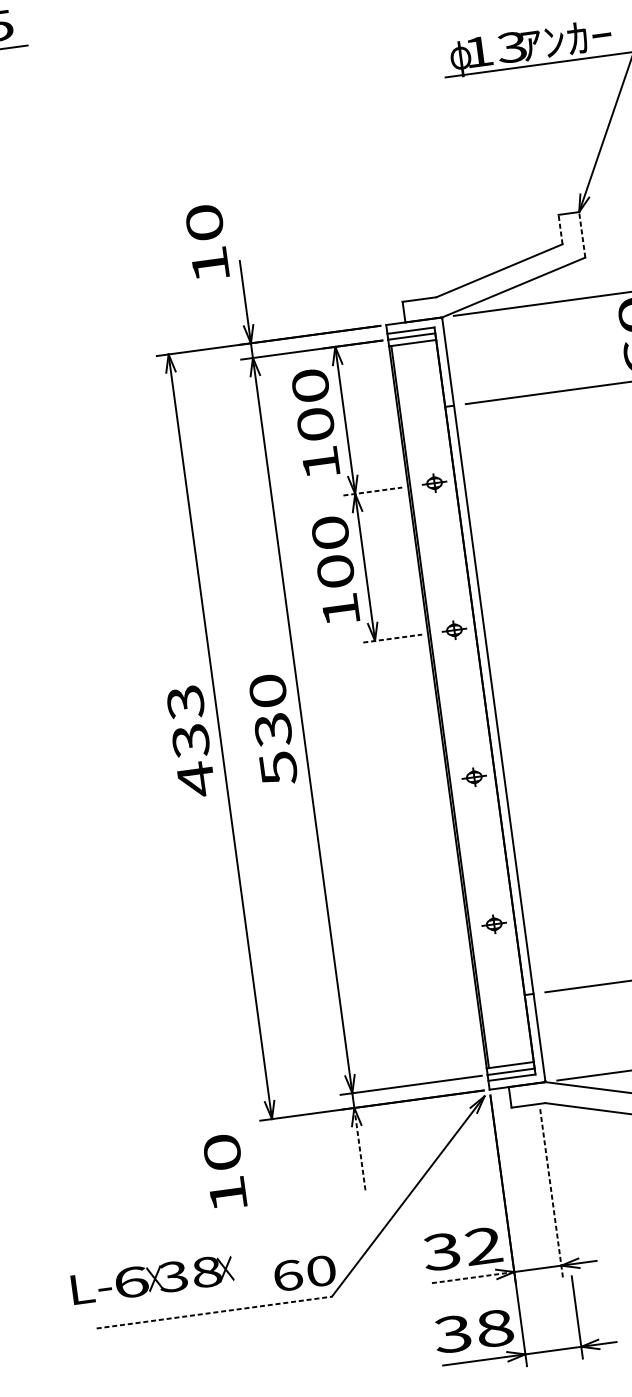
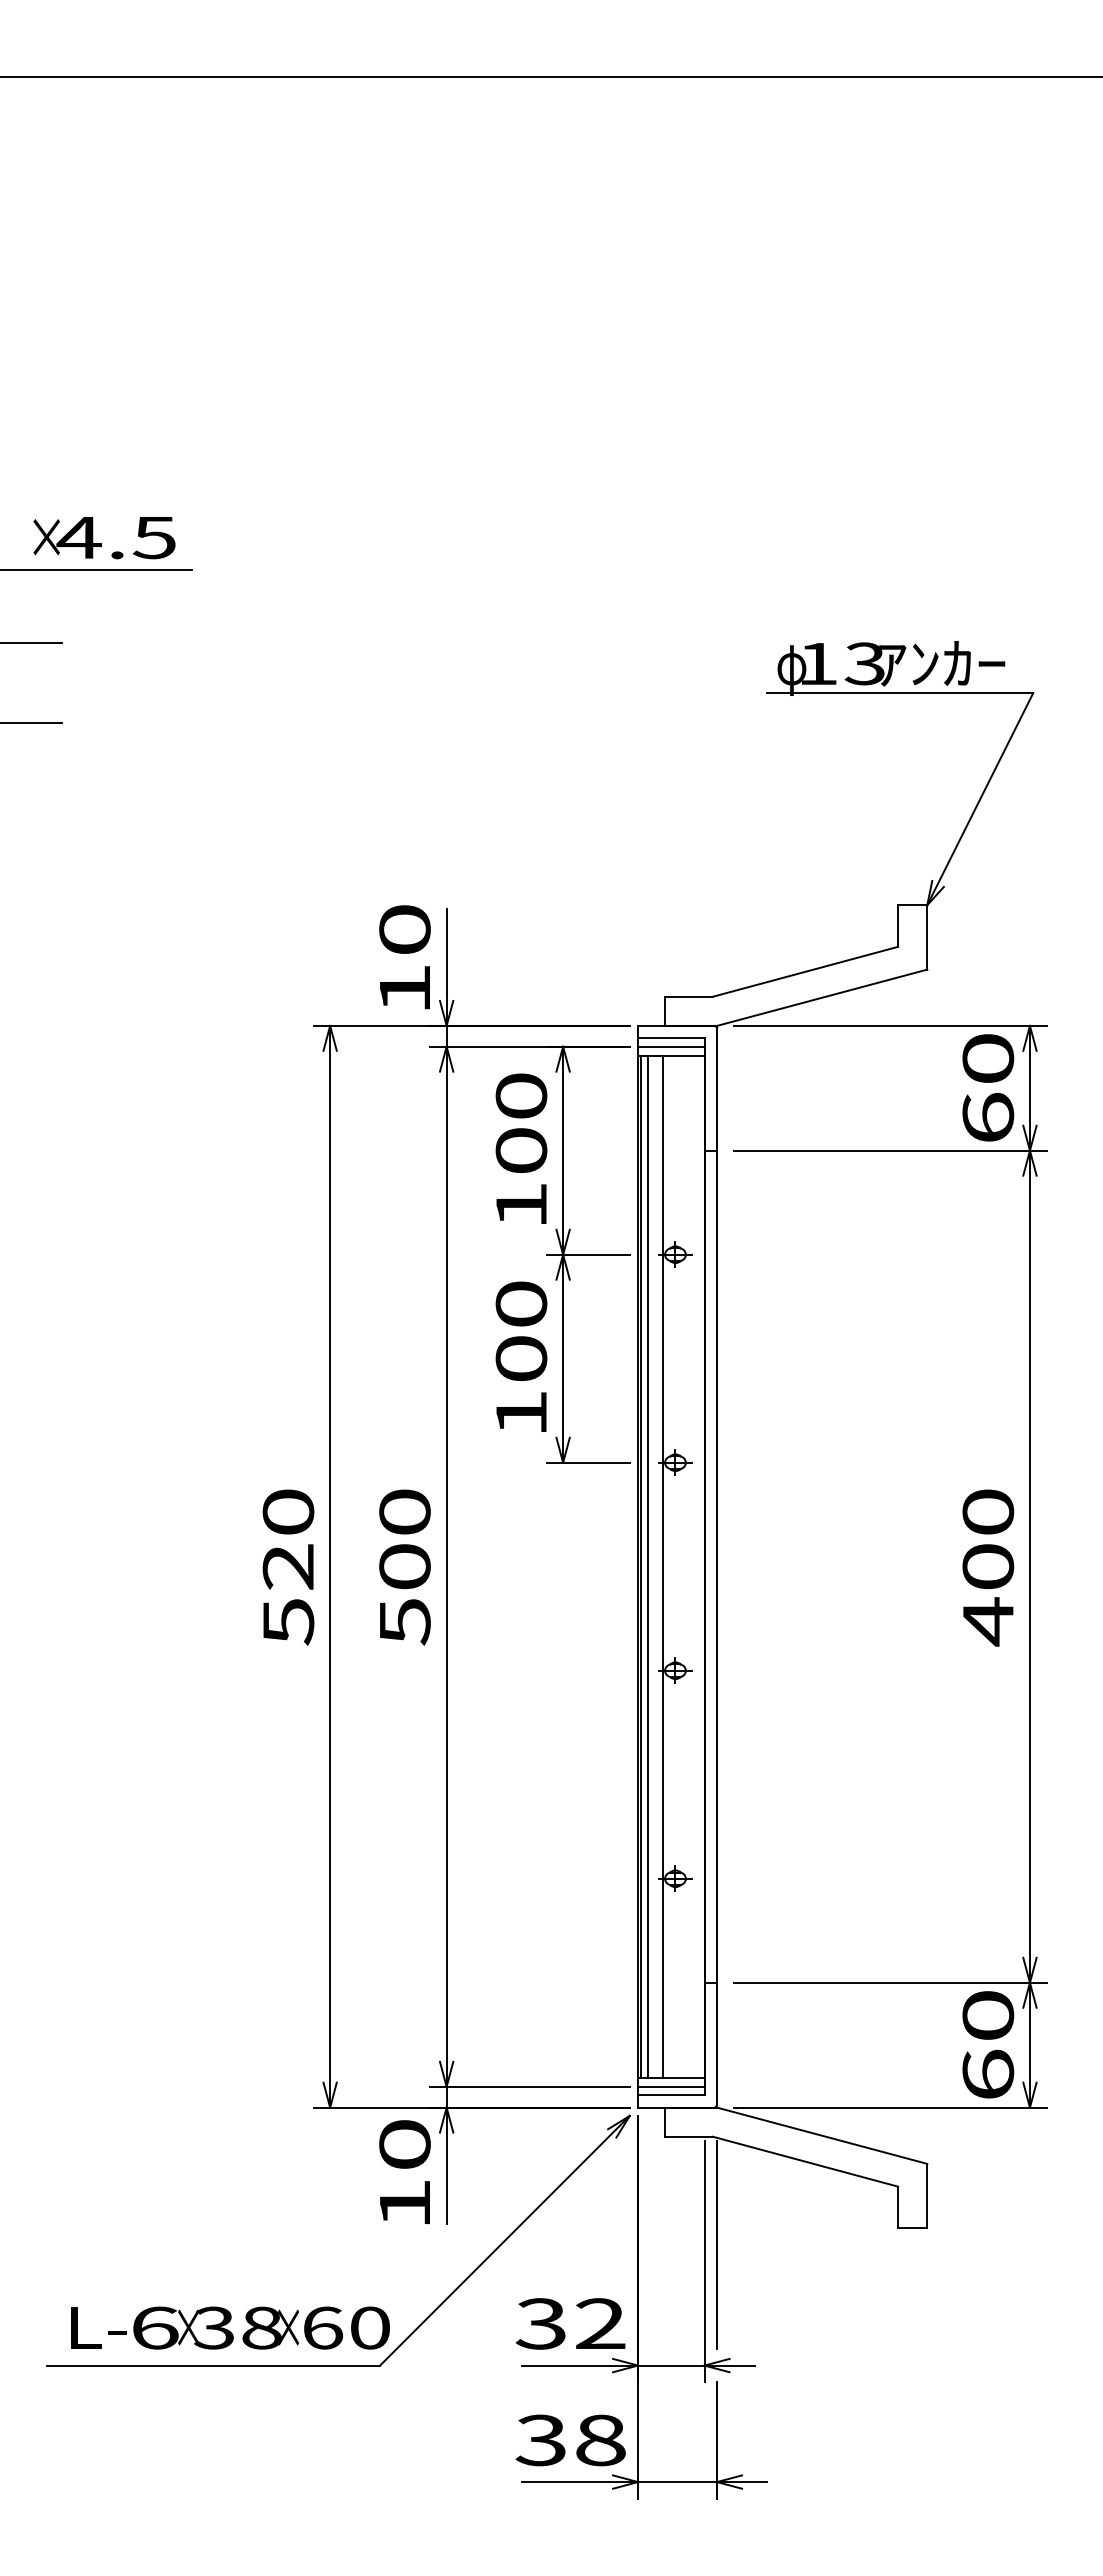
line: (560, 229) -> (898, 926), dashed -> solid
line: (582, 234) -> (927, 936), dashed -> solid
text: (206, 242) -> (404, 957), moved
line: (373, 491) -> (588, 1254), dashed -> solid
line: (392, 638) -> (588, 1462), dashed -> solid
line: (455, 704) -> (663, 1566), added
line: (444, 706) -> (647, 1566), added
text: (272, 730) -> (404, 1567), 530 -> 500
text: (190, 741) -> (288, 1567), 433 -> 520
line: (359, 1148) -> (446, 2165), dashed -> solid
text: (224, 1171) -> (404, 2171), moved
line: (558, 1178) -> (717, 2244), added
line: (551, 1192) -> (704, 2261), dashed -> solid
line: (473, 1277) -> (580, 2365), dashed -> solid
text: (152, 1279) -> (184, 2327), moved
line: (214, 1312) -> (214, 2365), dashed -> solid

